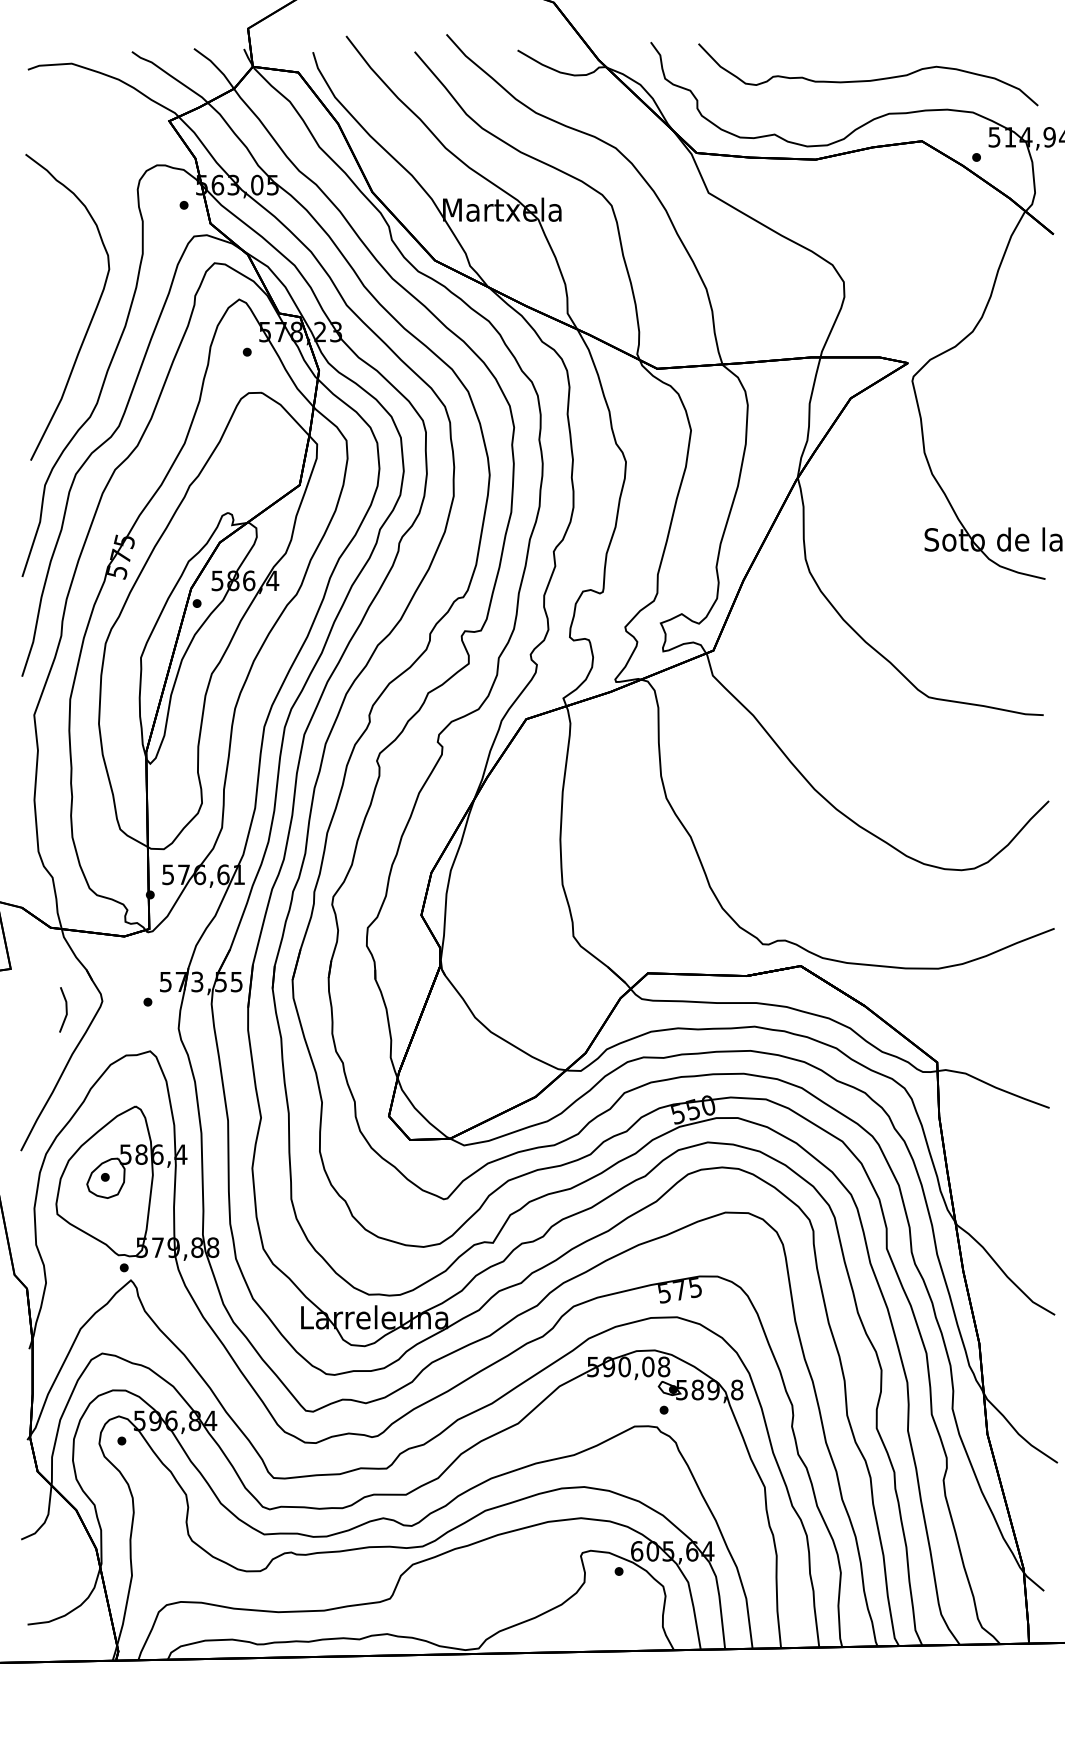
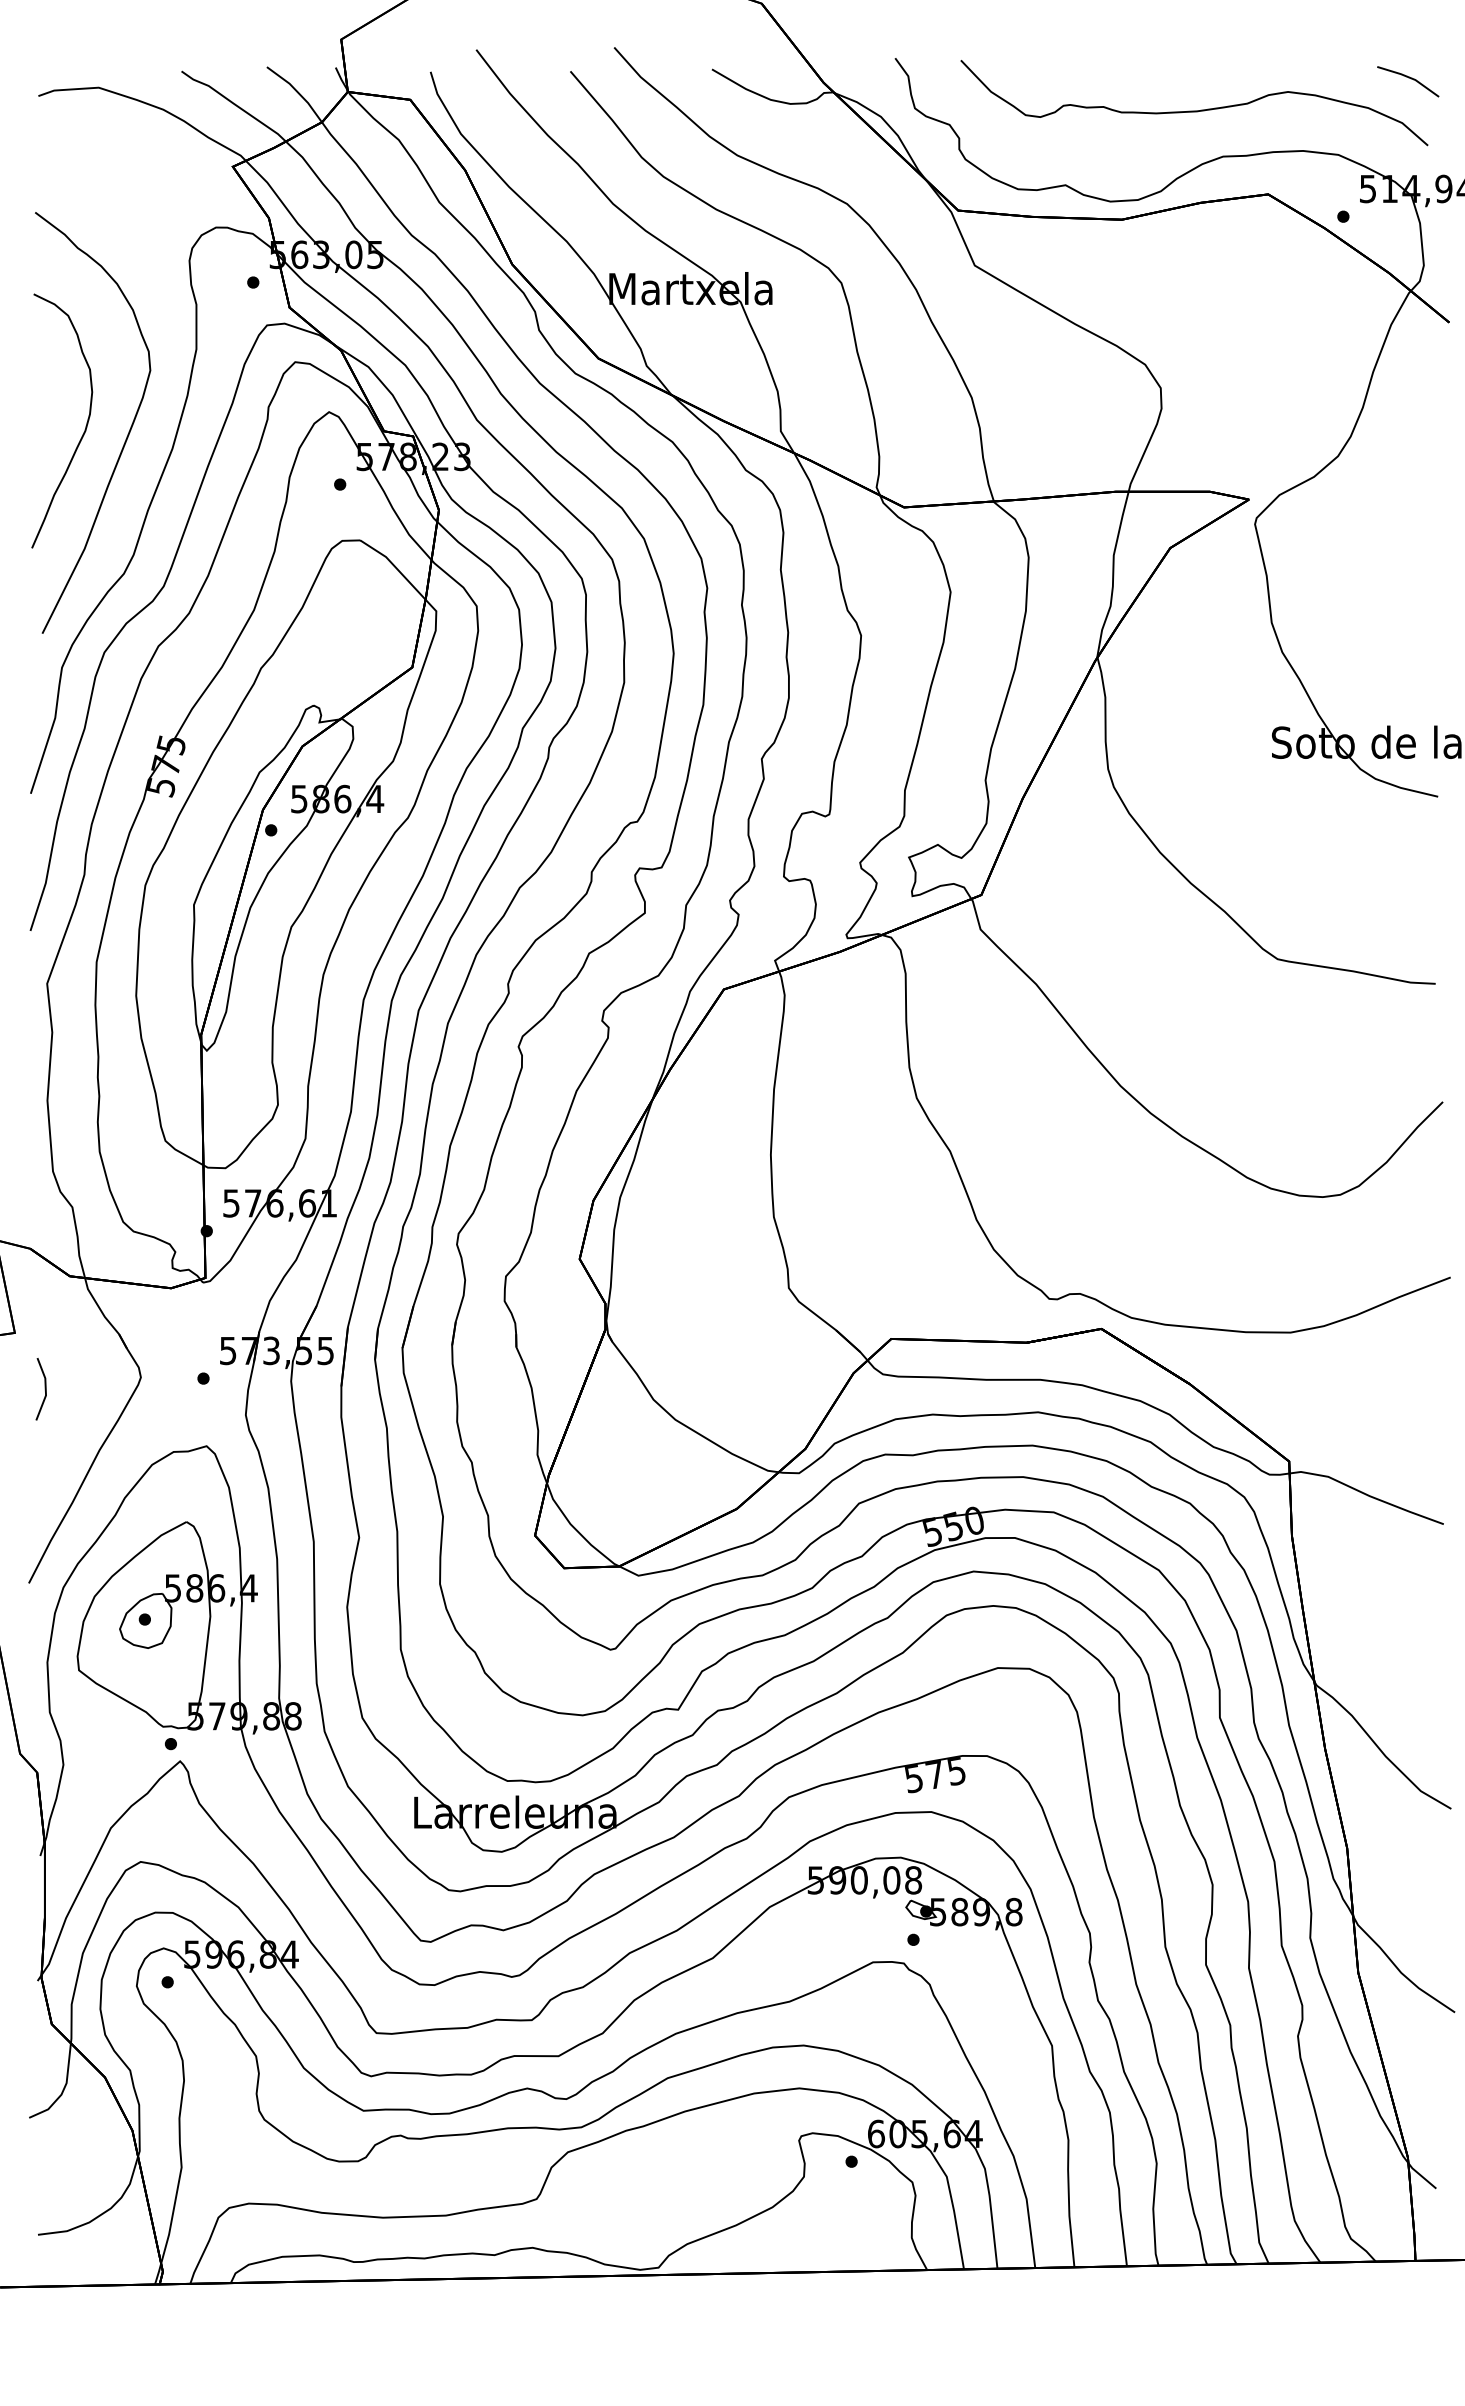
line: (1023, 56) -> (1408, 78), added
curve: (62, 309) -> (85, 426), added
line: (65, 1010) -> (44, 1389), moved

